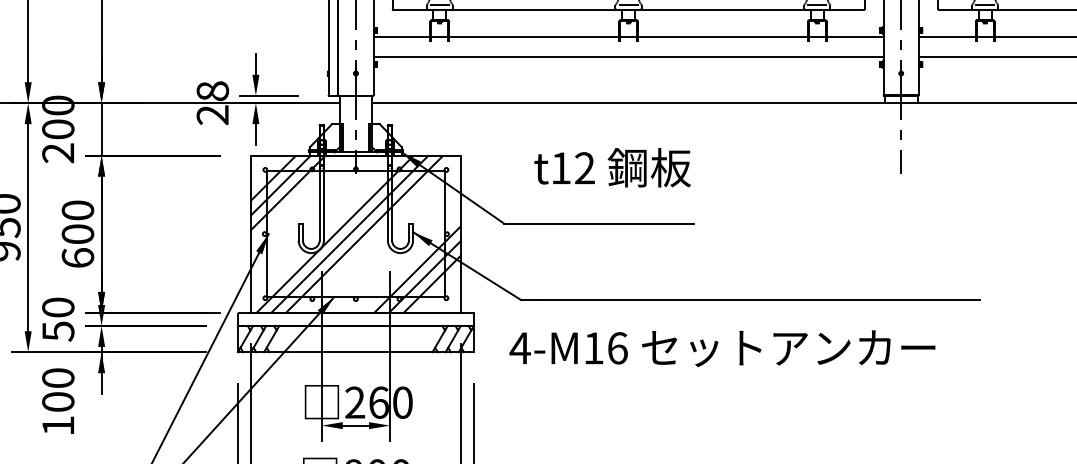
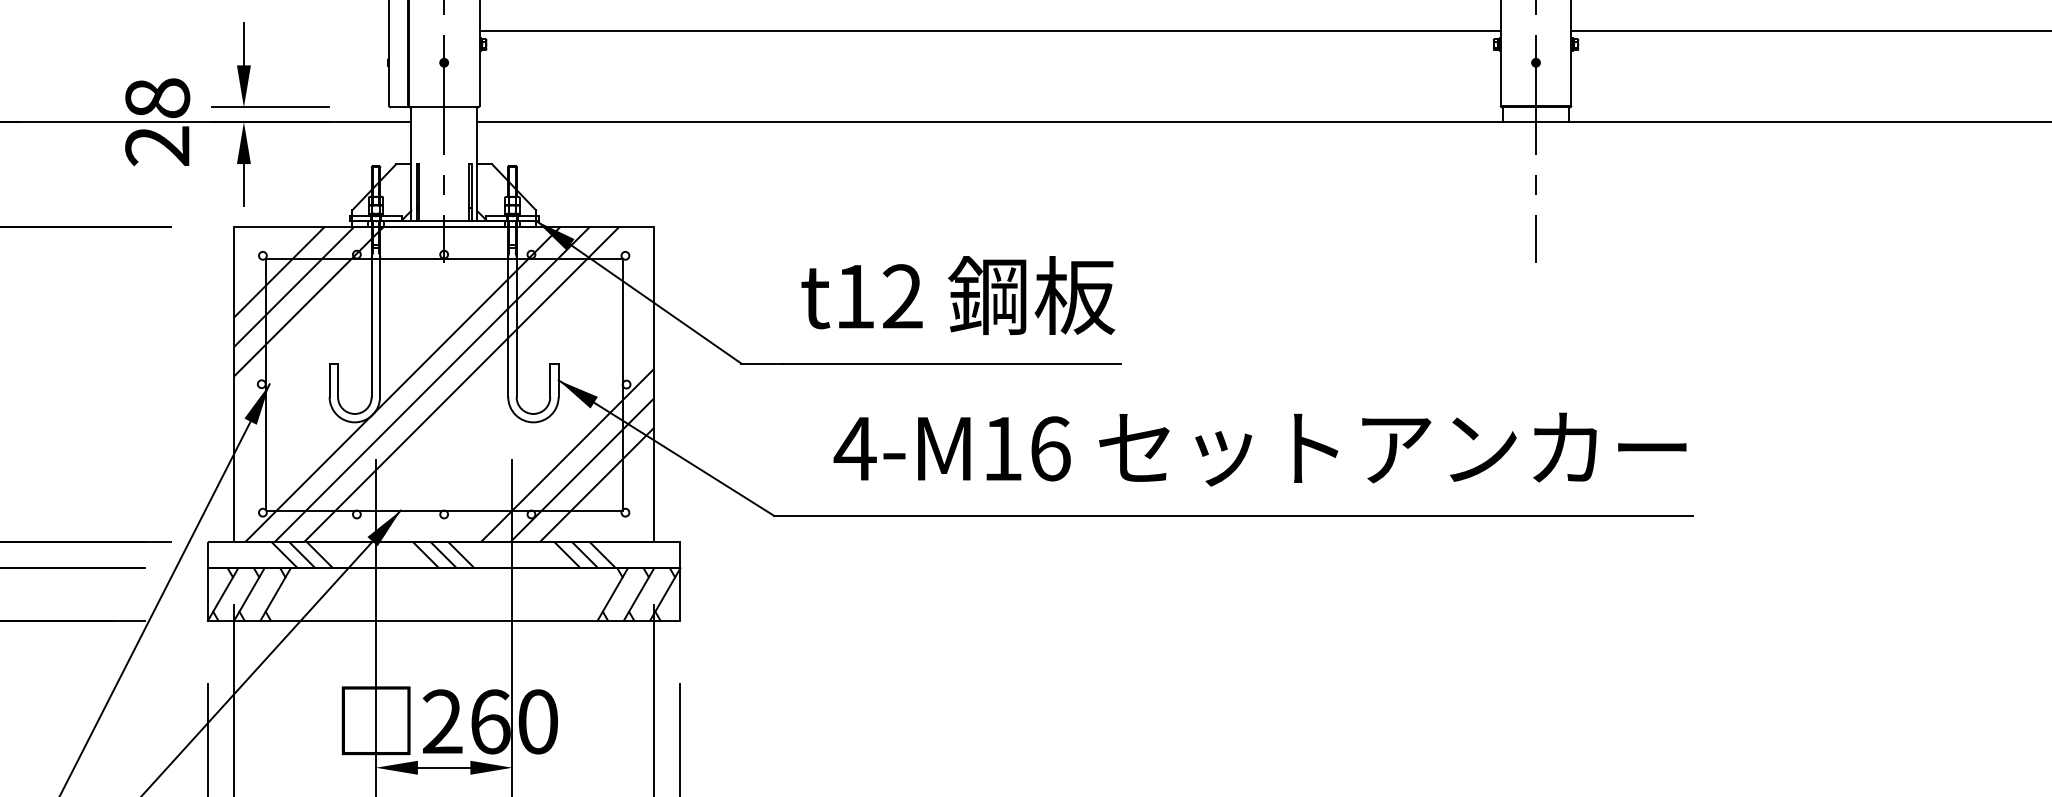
text: (612, 167) -> (957, 294), moved
hatch: (355, 319) -> (443, 555), added
text: (722, 348) -> (1260, 449), moved

